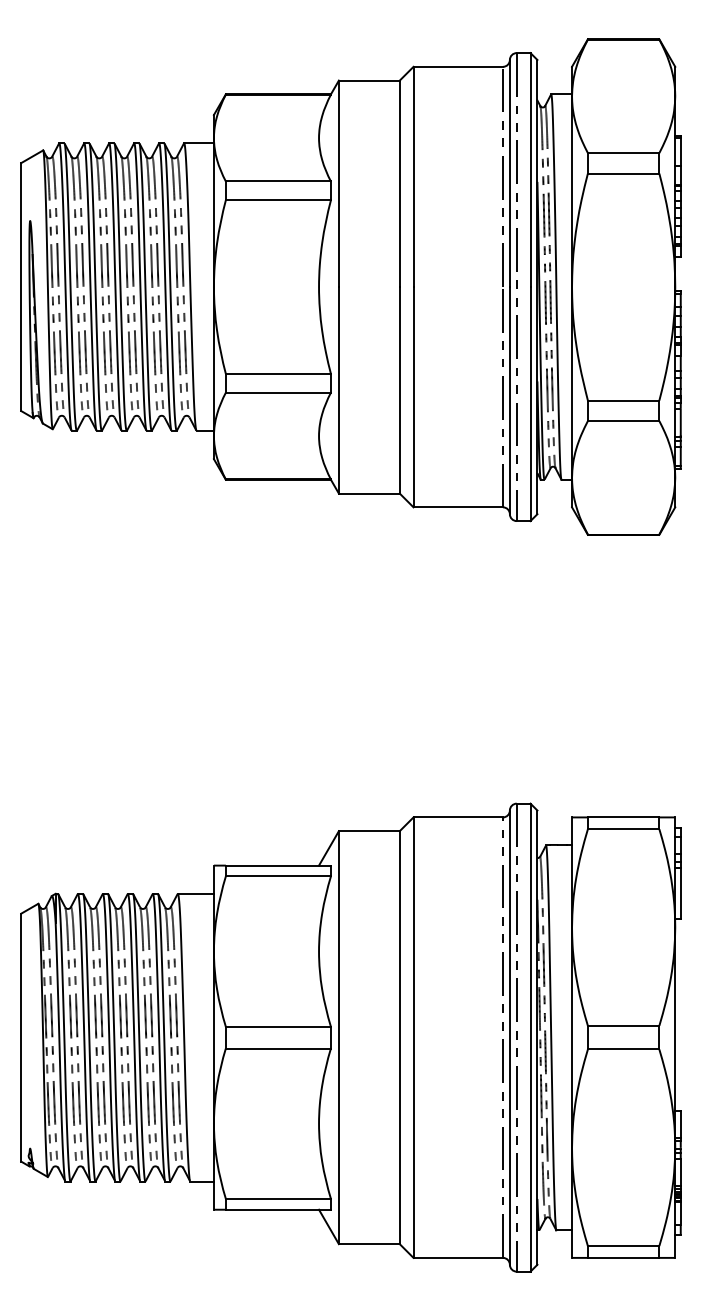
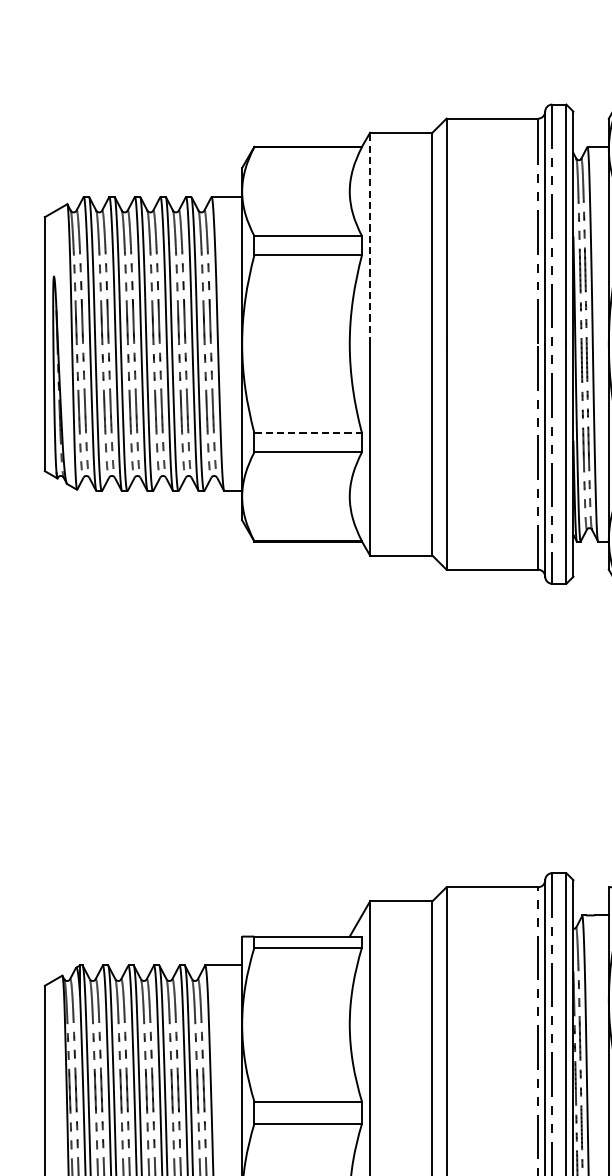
line: (338, 183) -> (369, 238), solid -> dashed
line: (278, 373) -> (308, 432), solid -> dashed

